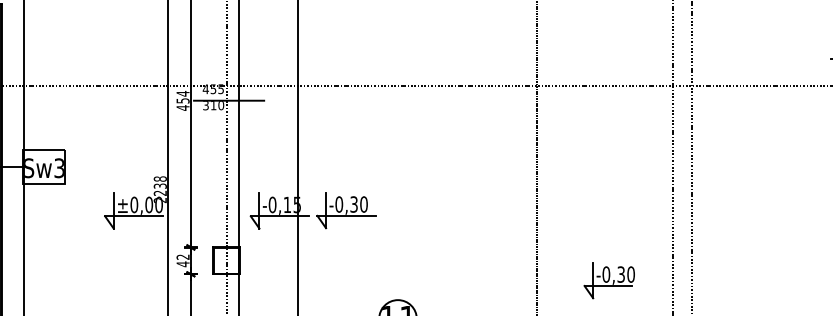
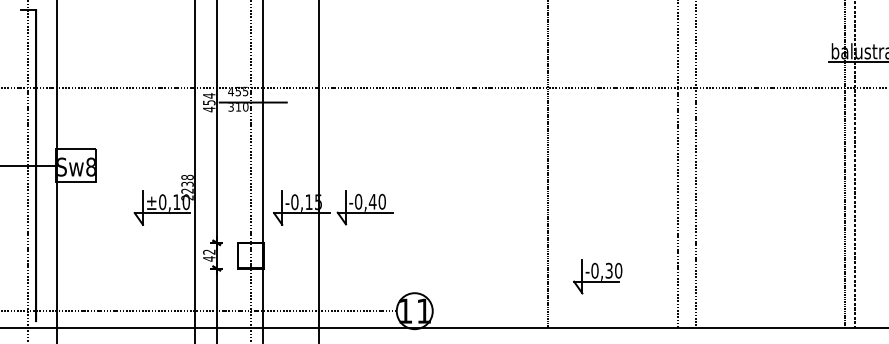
text: (58, 167) -> (90, 166), Sw3 -> Sw8
text: (353, 204) -> (372, 201), -0,30 -> -0,40
text: (148, 205) -> (176, 202), ±0,00 -> ±0,10
part: (608, 280) -> (597, 276), moved

